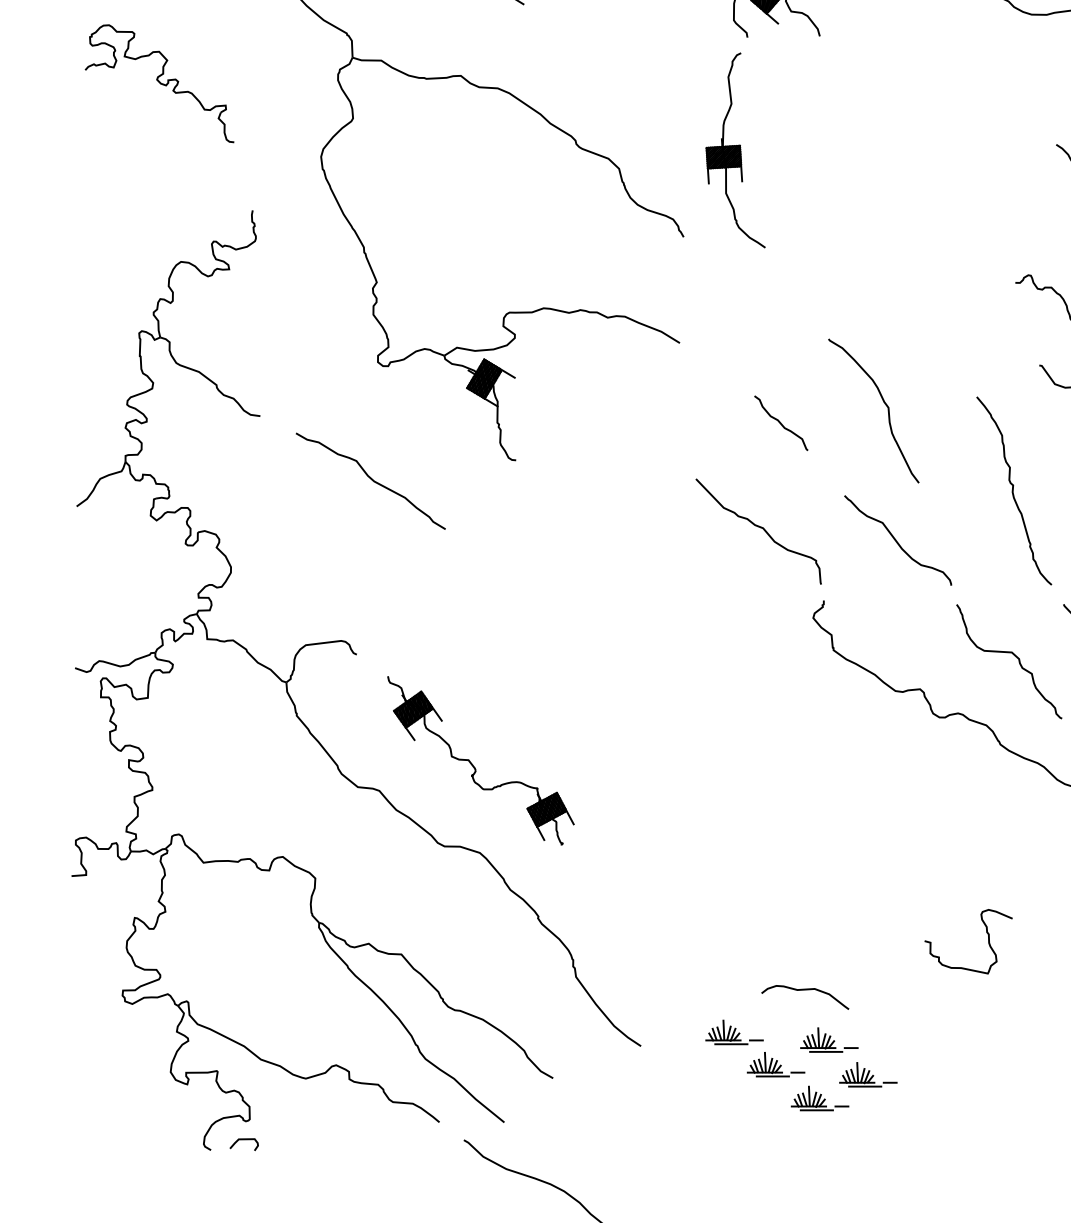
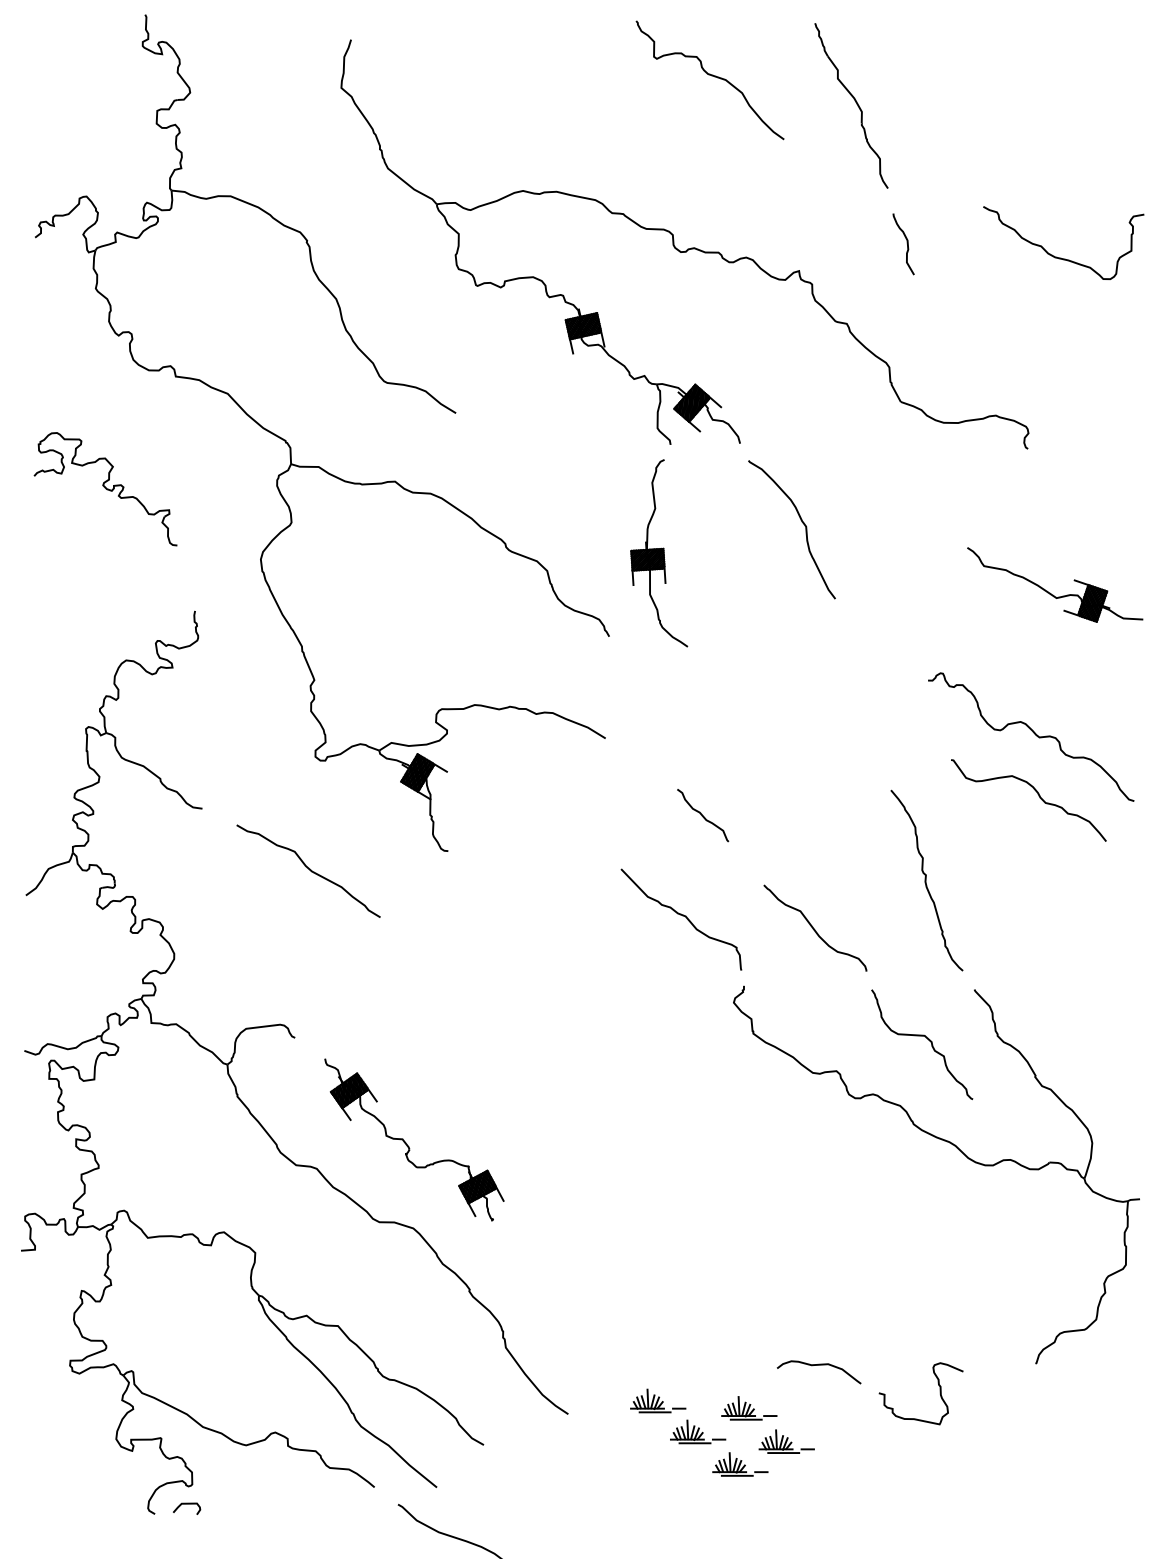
curve: (883, 403) -> (801, 522), moved
curve: (987, 941) -> (939, 1393), moved
curve: (804, 990) -> (818, 1365), moved

